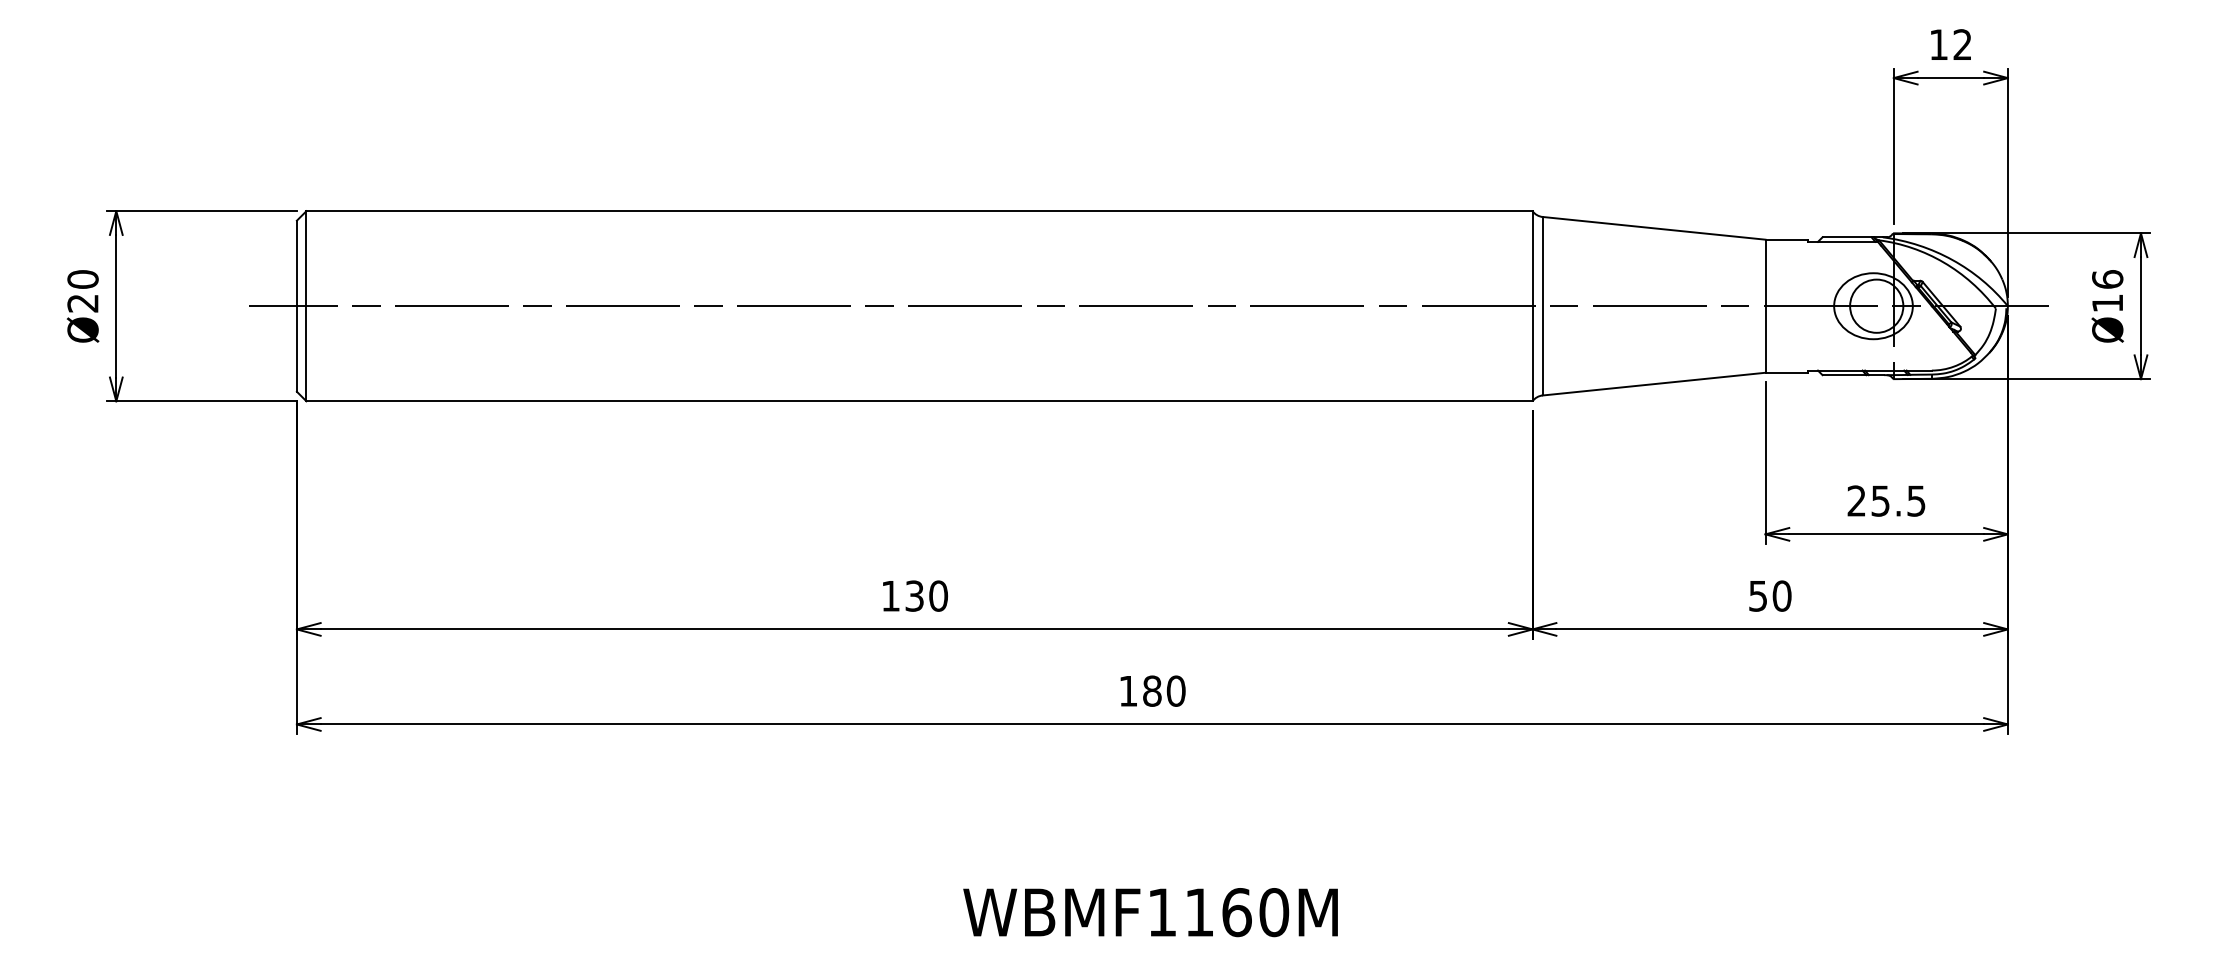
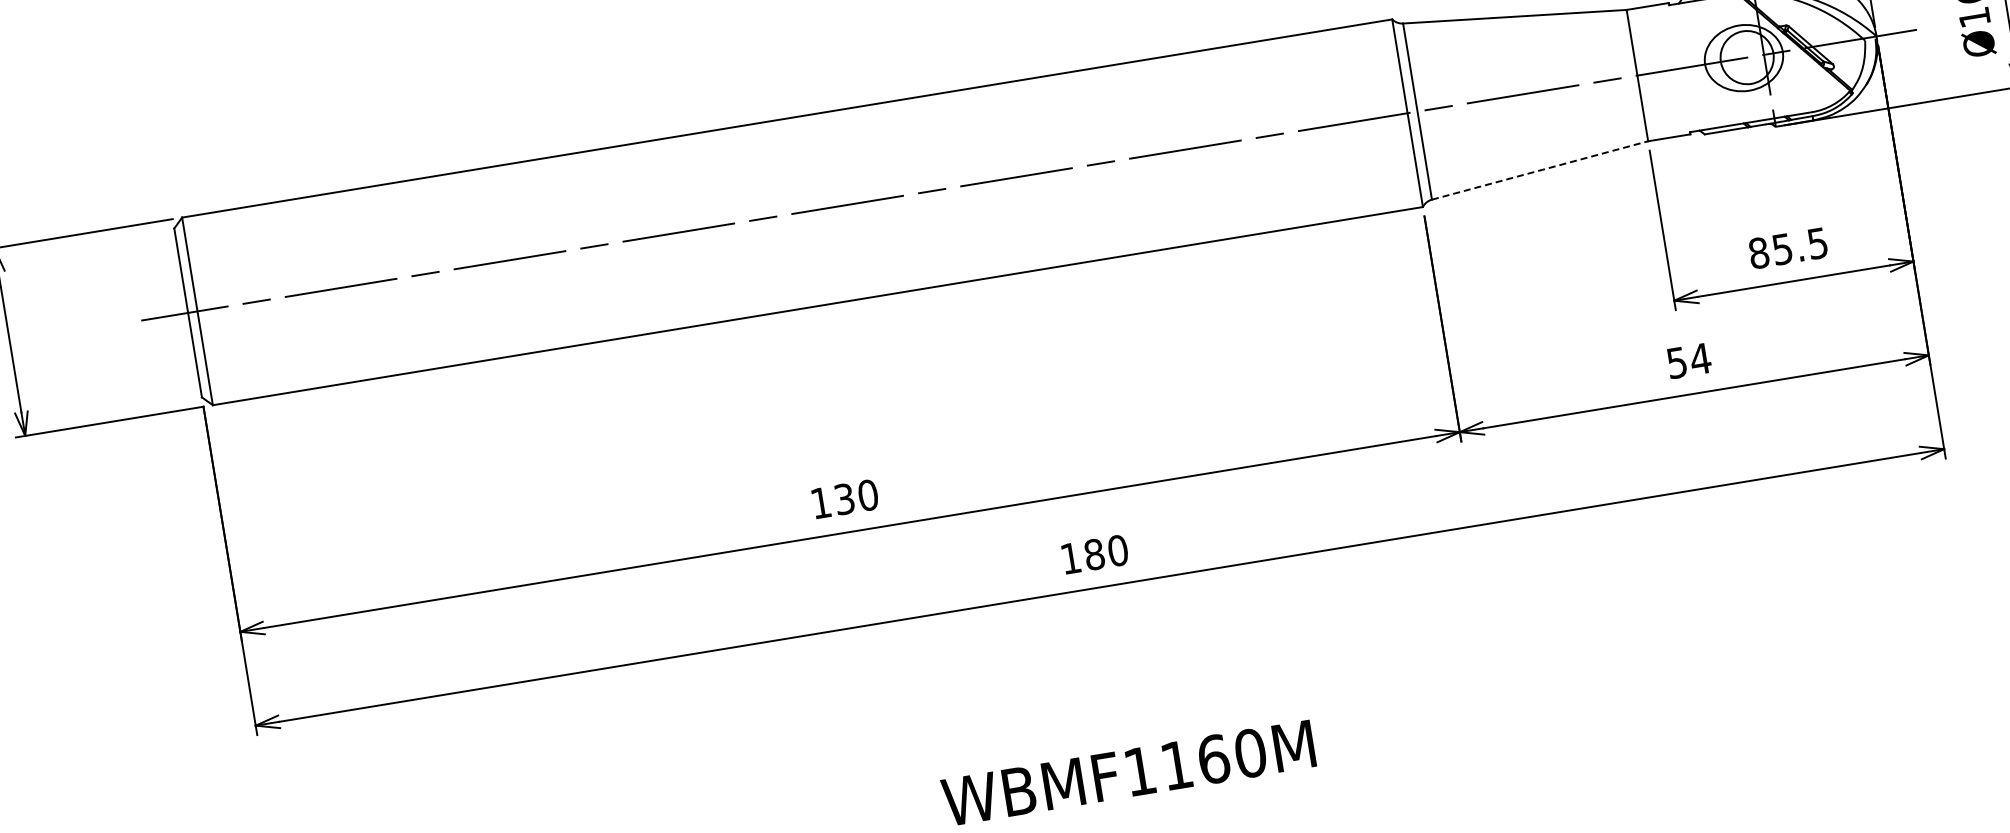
line: (1654, 384) -> (1540, 170), solid -> dashed
text: (1856, 500) -> (1758, 252), 25.5 -> 85.5
text: (1781, 595) -> (1699, 358), 50 -> 54

